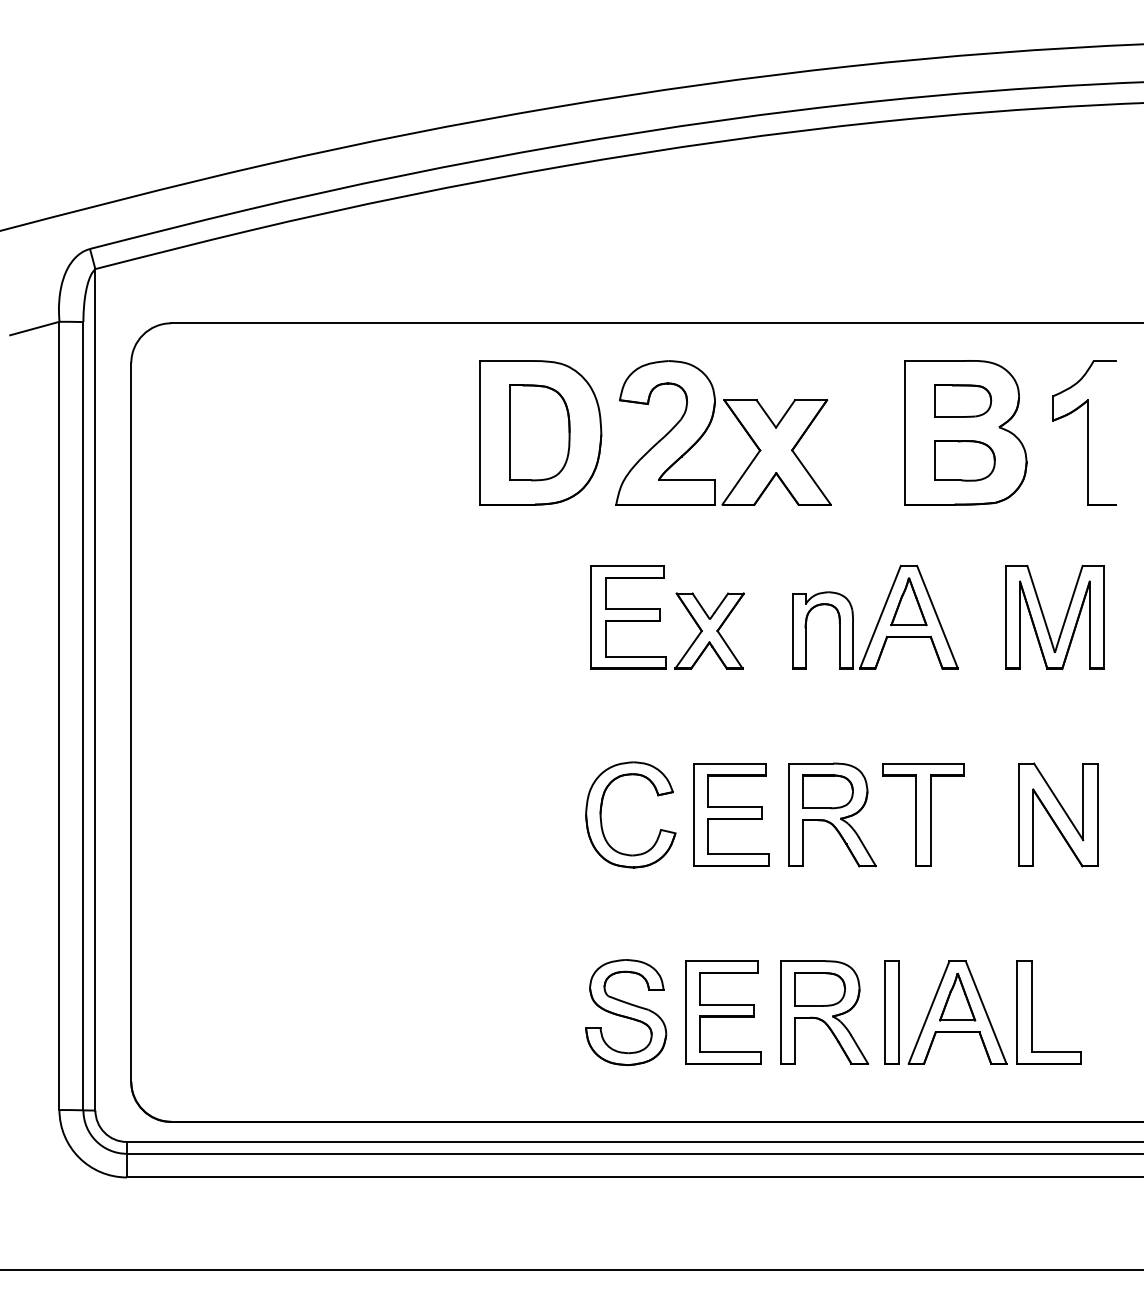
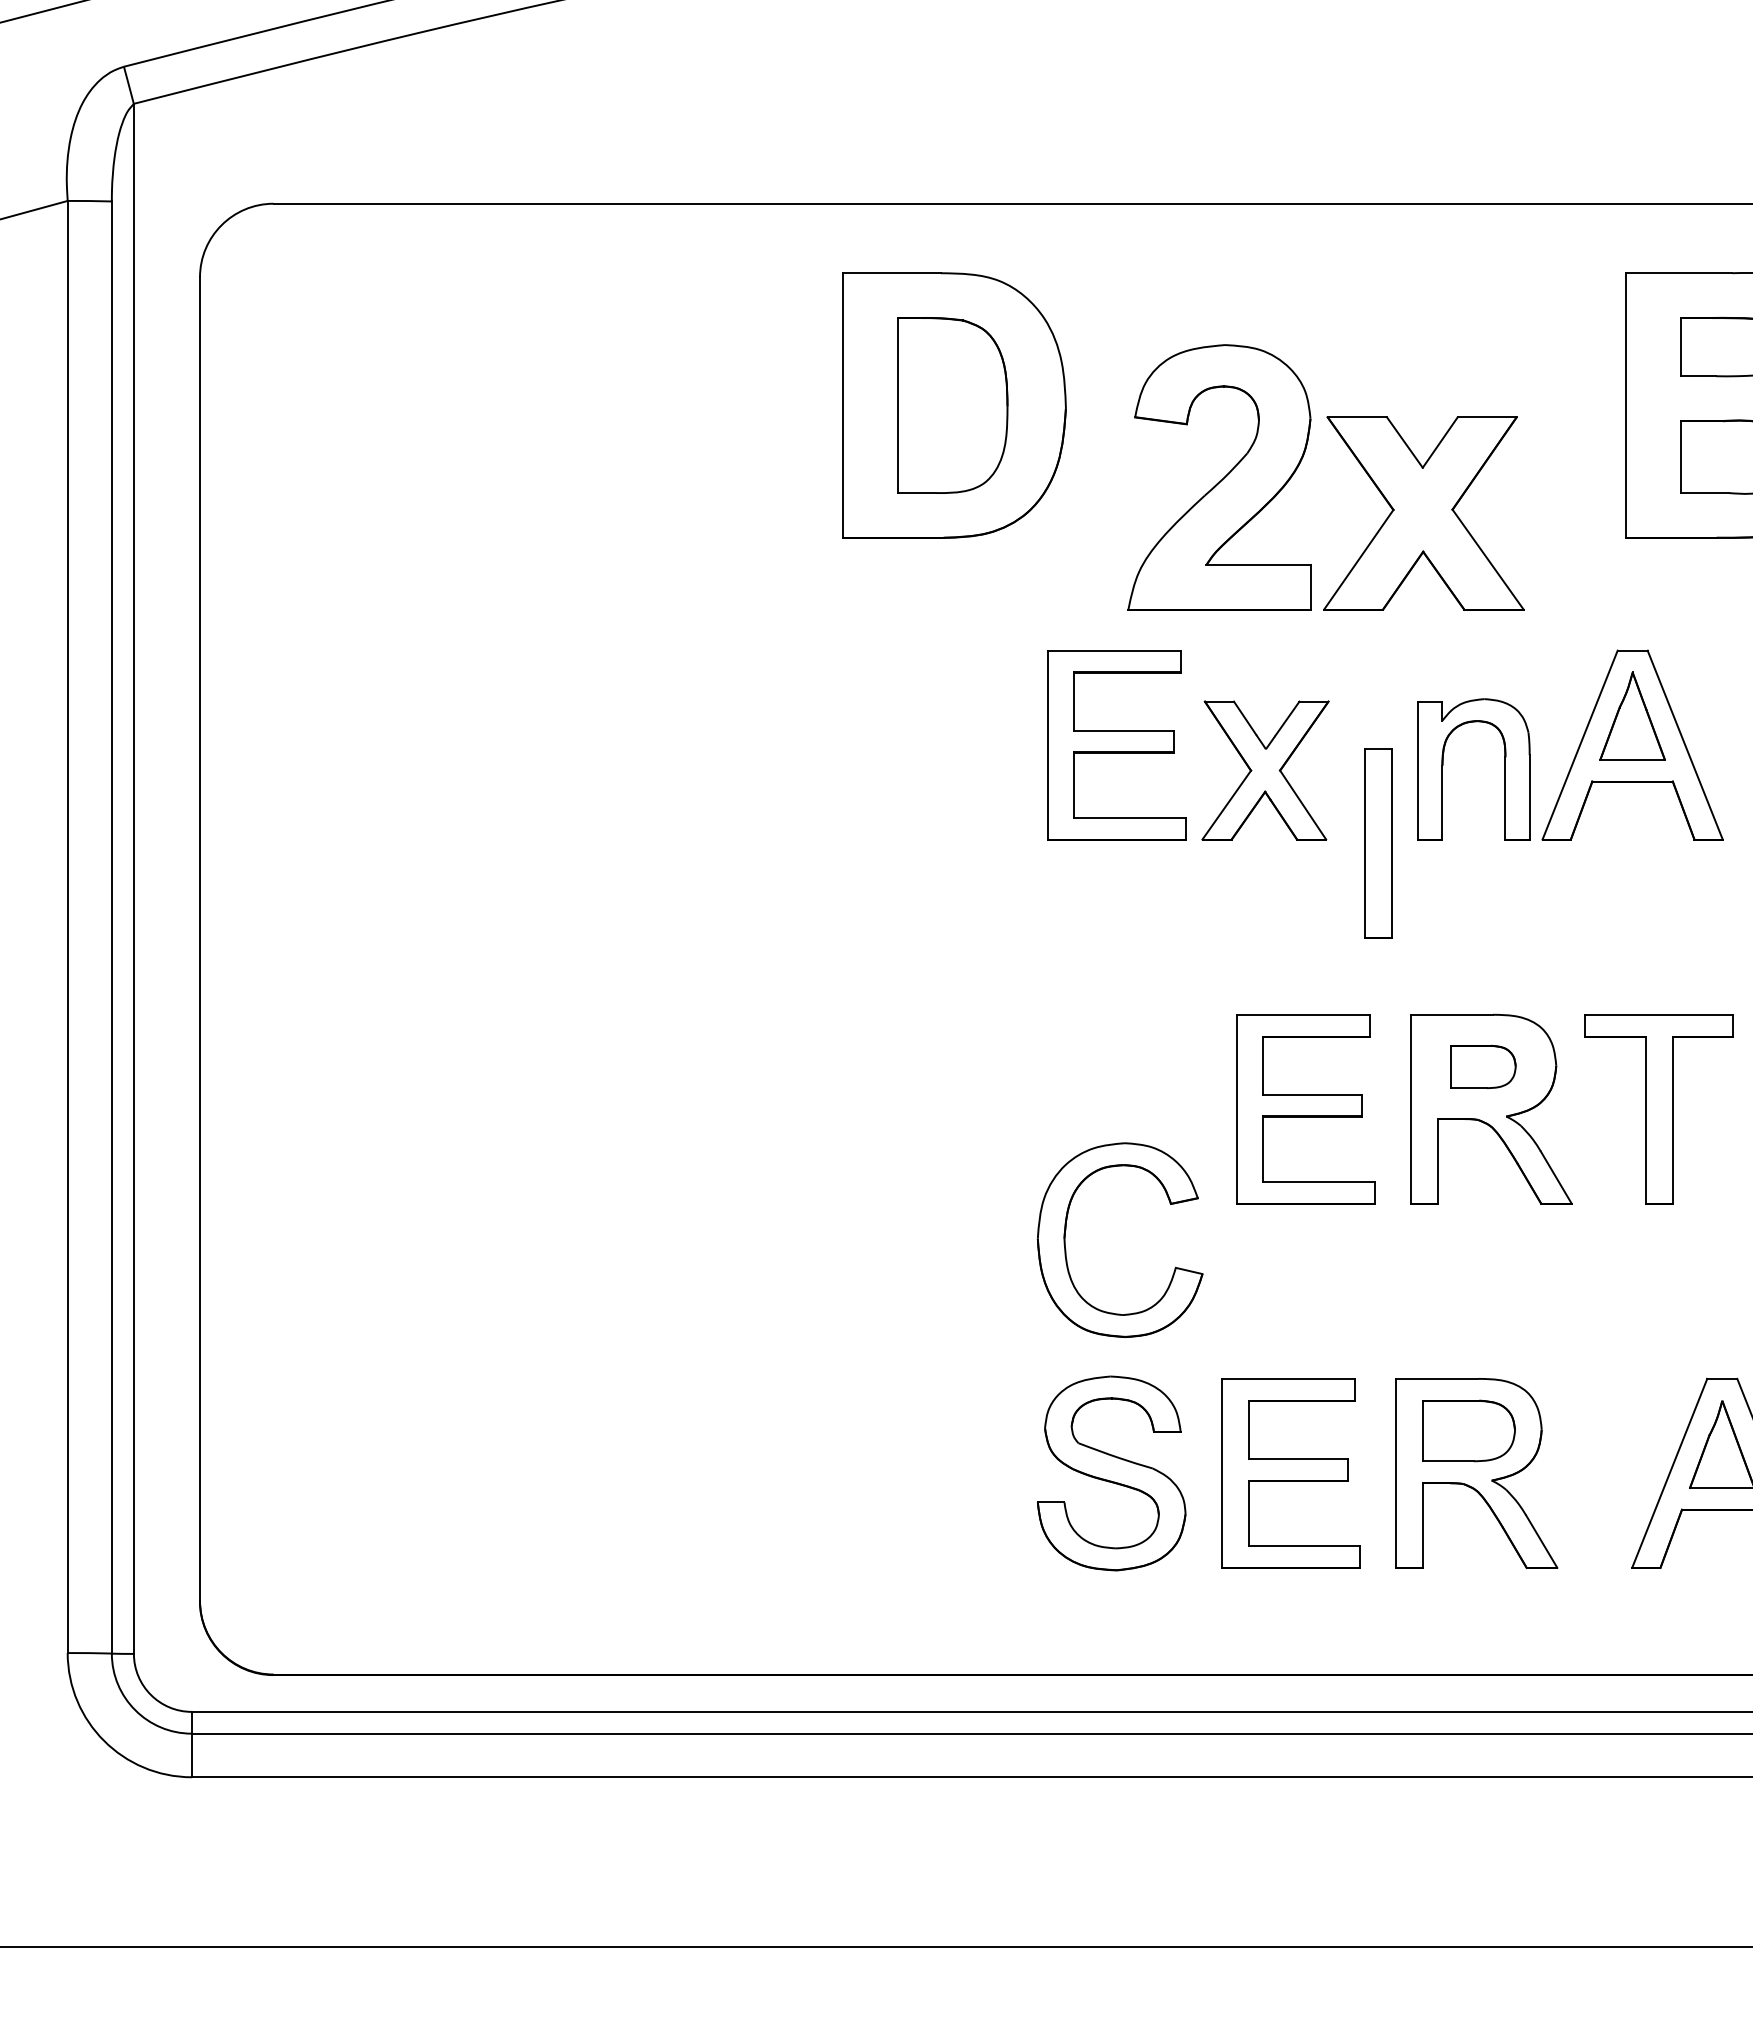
part: (710, 425) -> (1302, 463), moved
part: (827, 791) -> (1482, 1066), size x0.7
part: (601, 814) -> (1066, 1239), moved
part: (891, 1012) -> (1377, 843), moved

